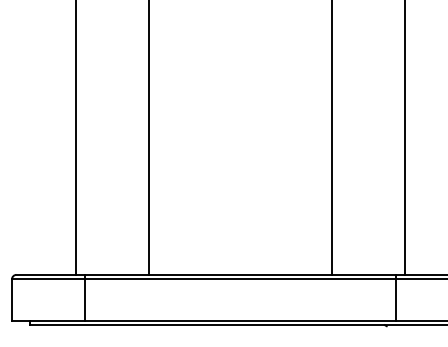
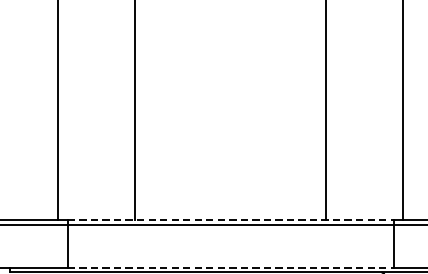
line: (240, 274) -> (230, 219), solid -> dashed
line: (240, 320) -> (230, 267), solid -> dashed

